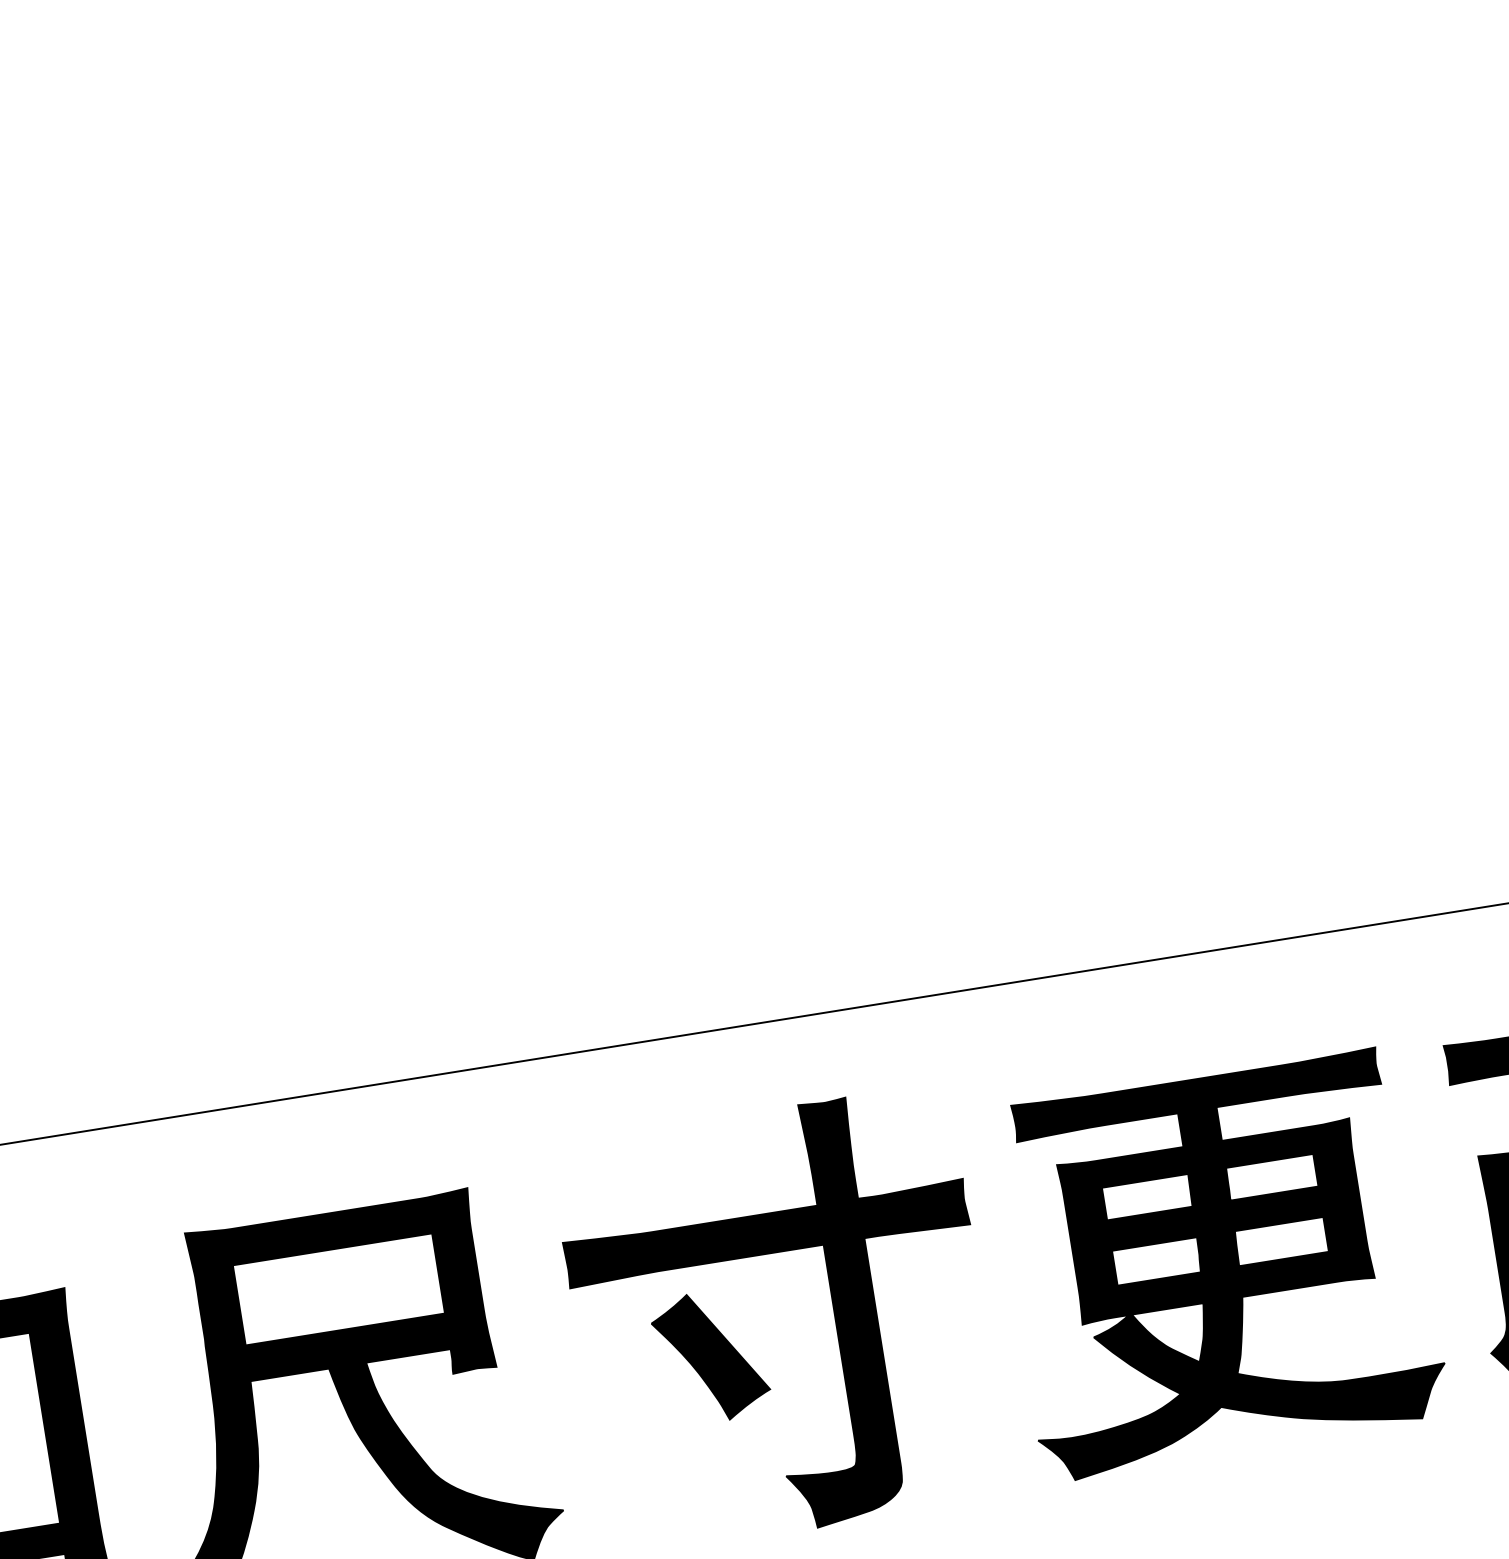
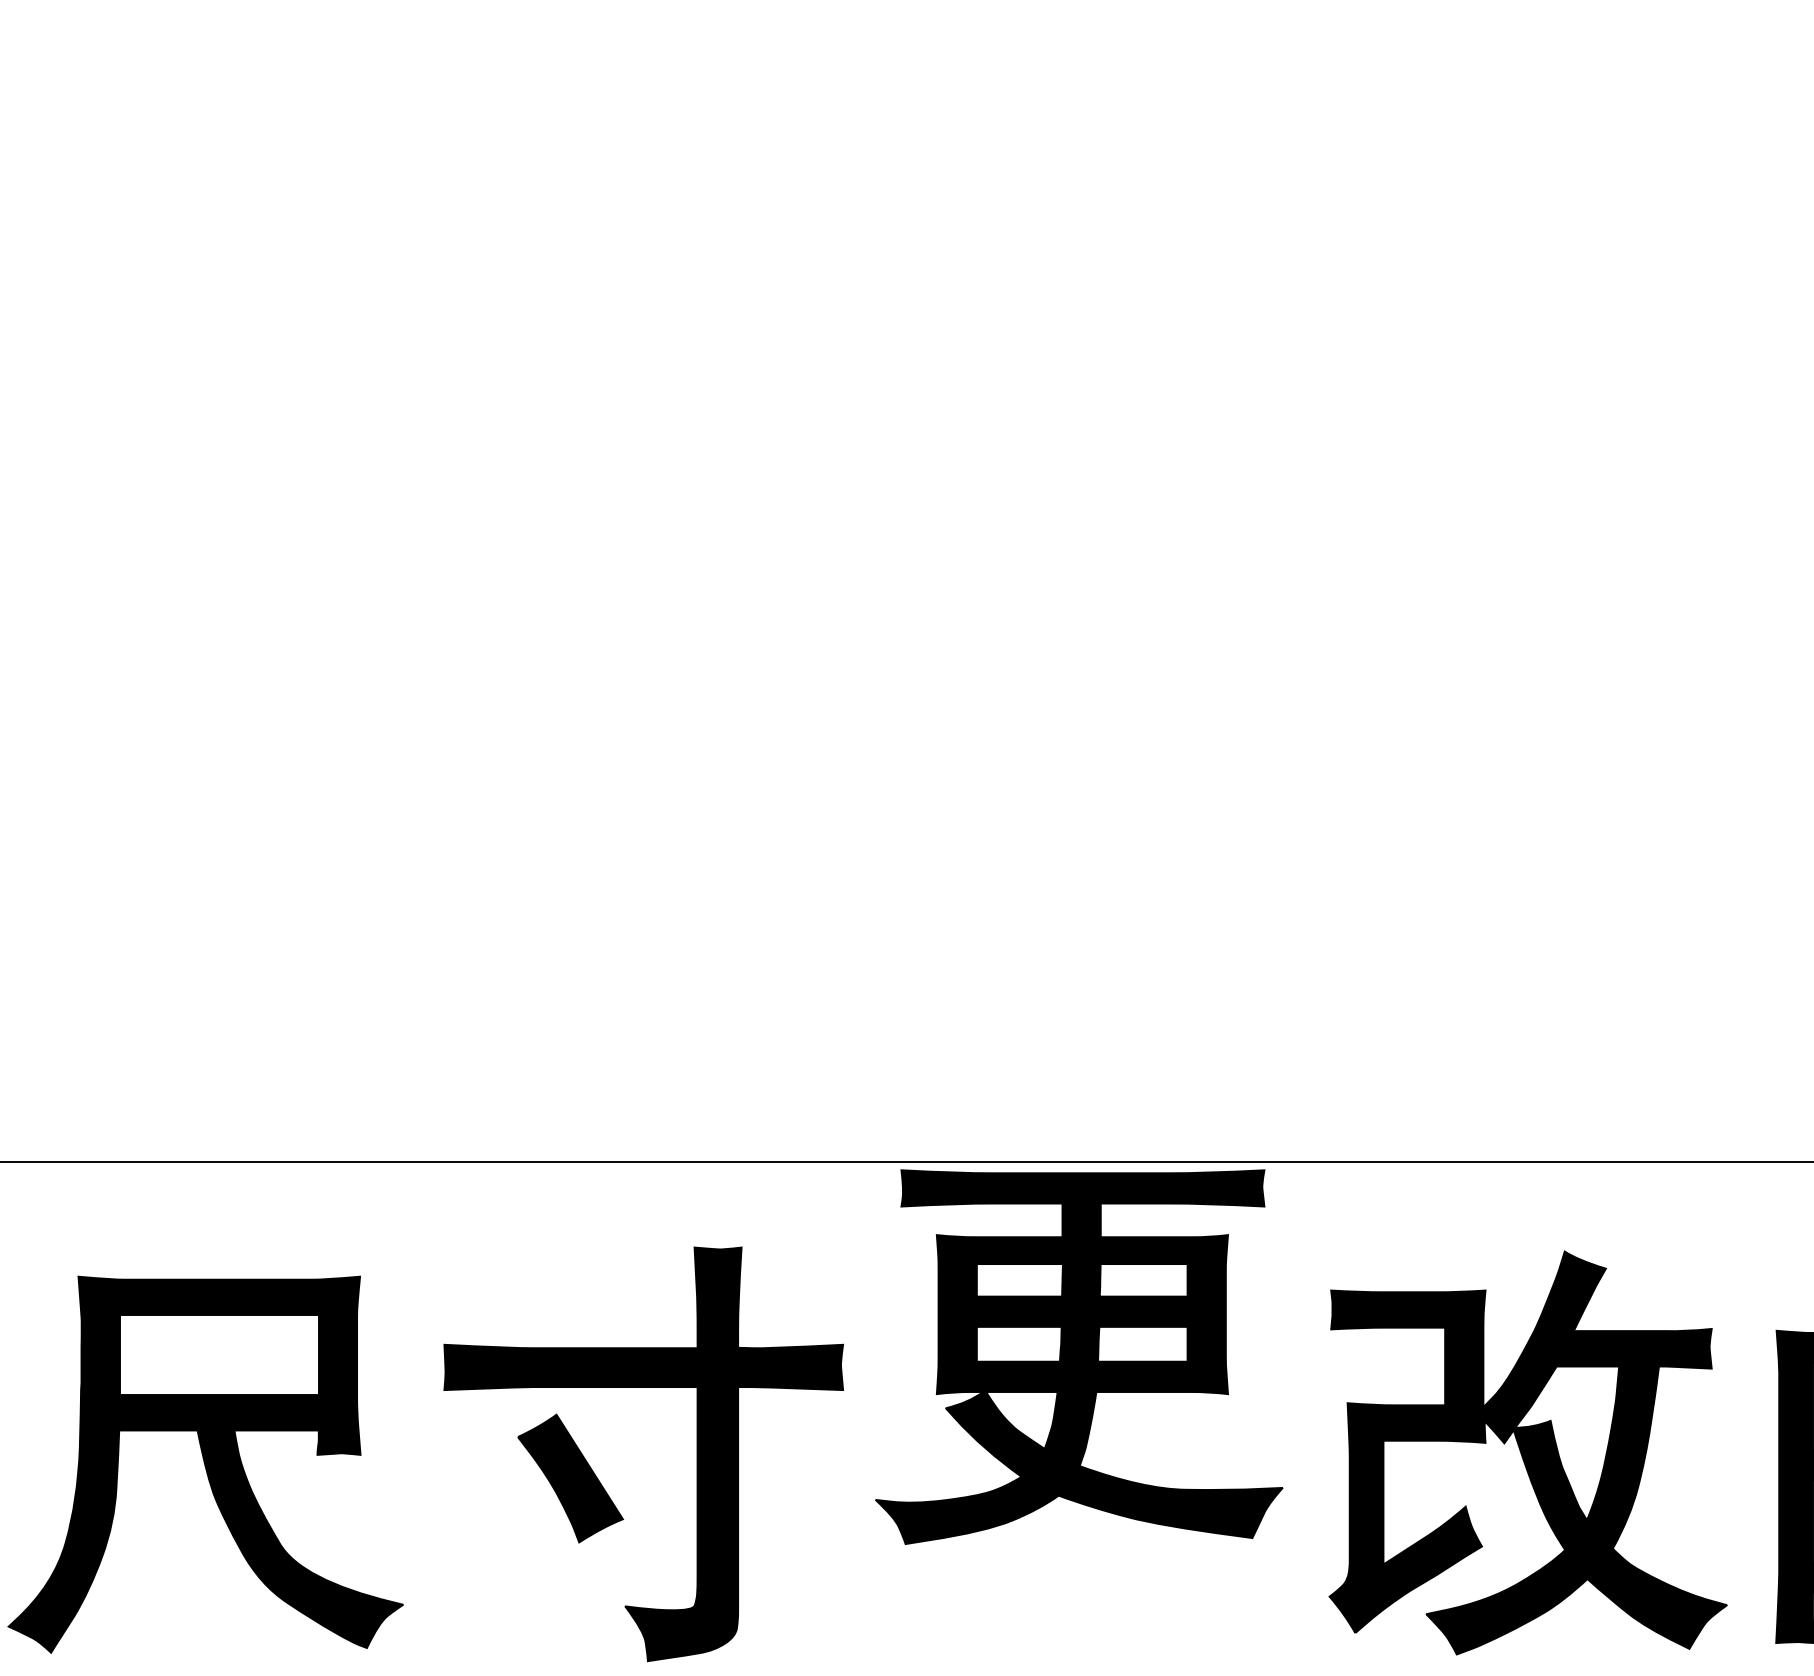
part: (1219, 1263) -> (1079, 1356), moved

